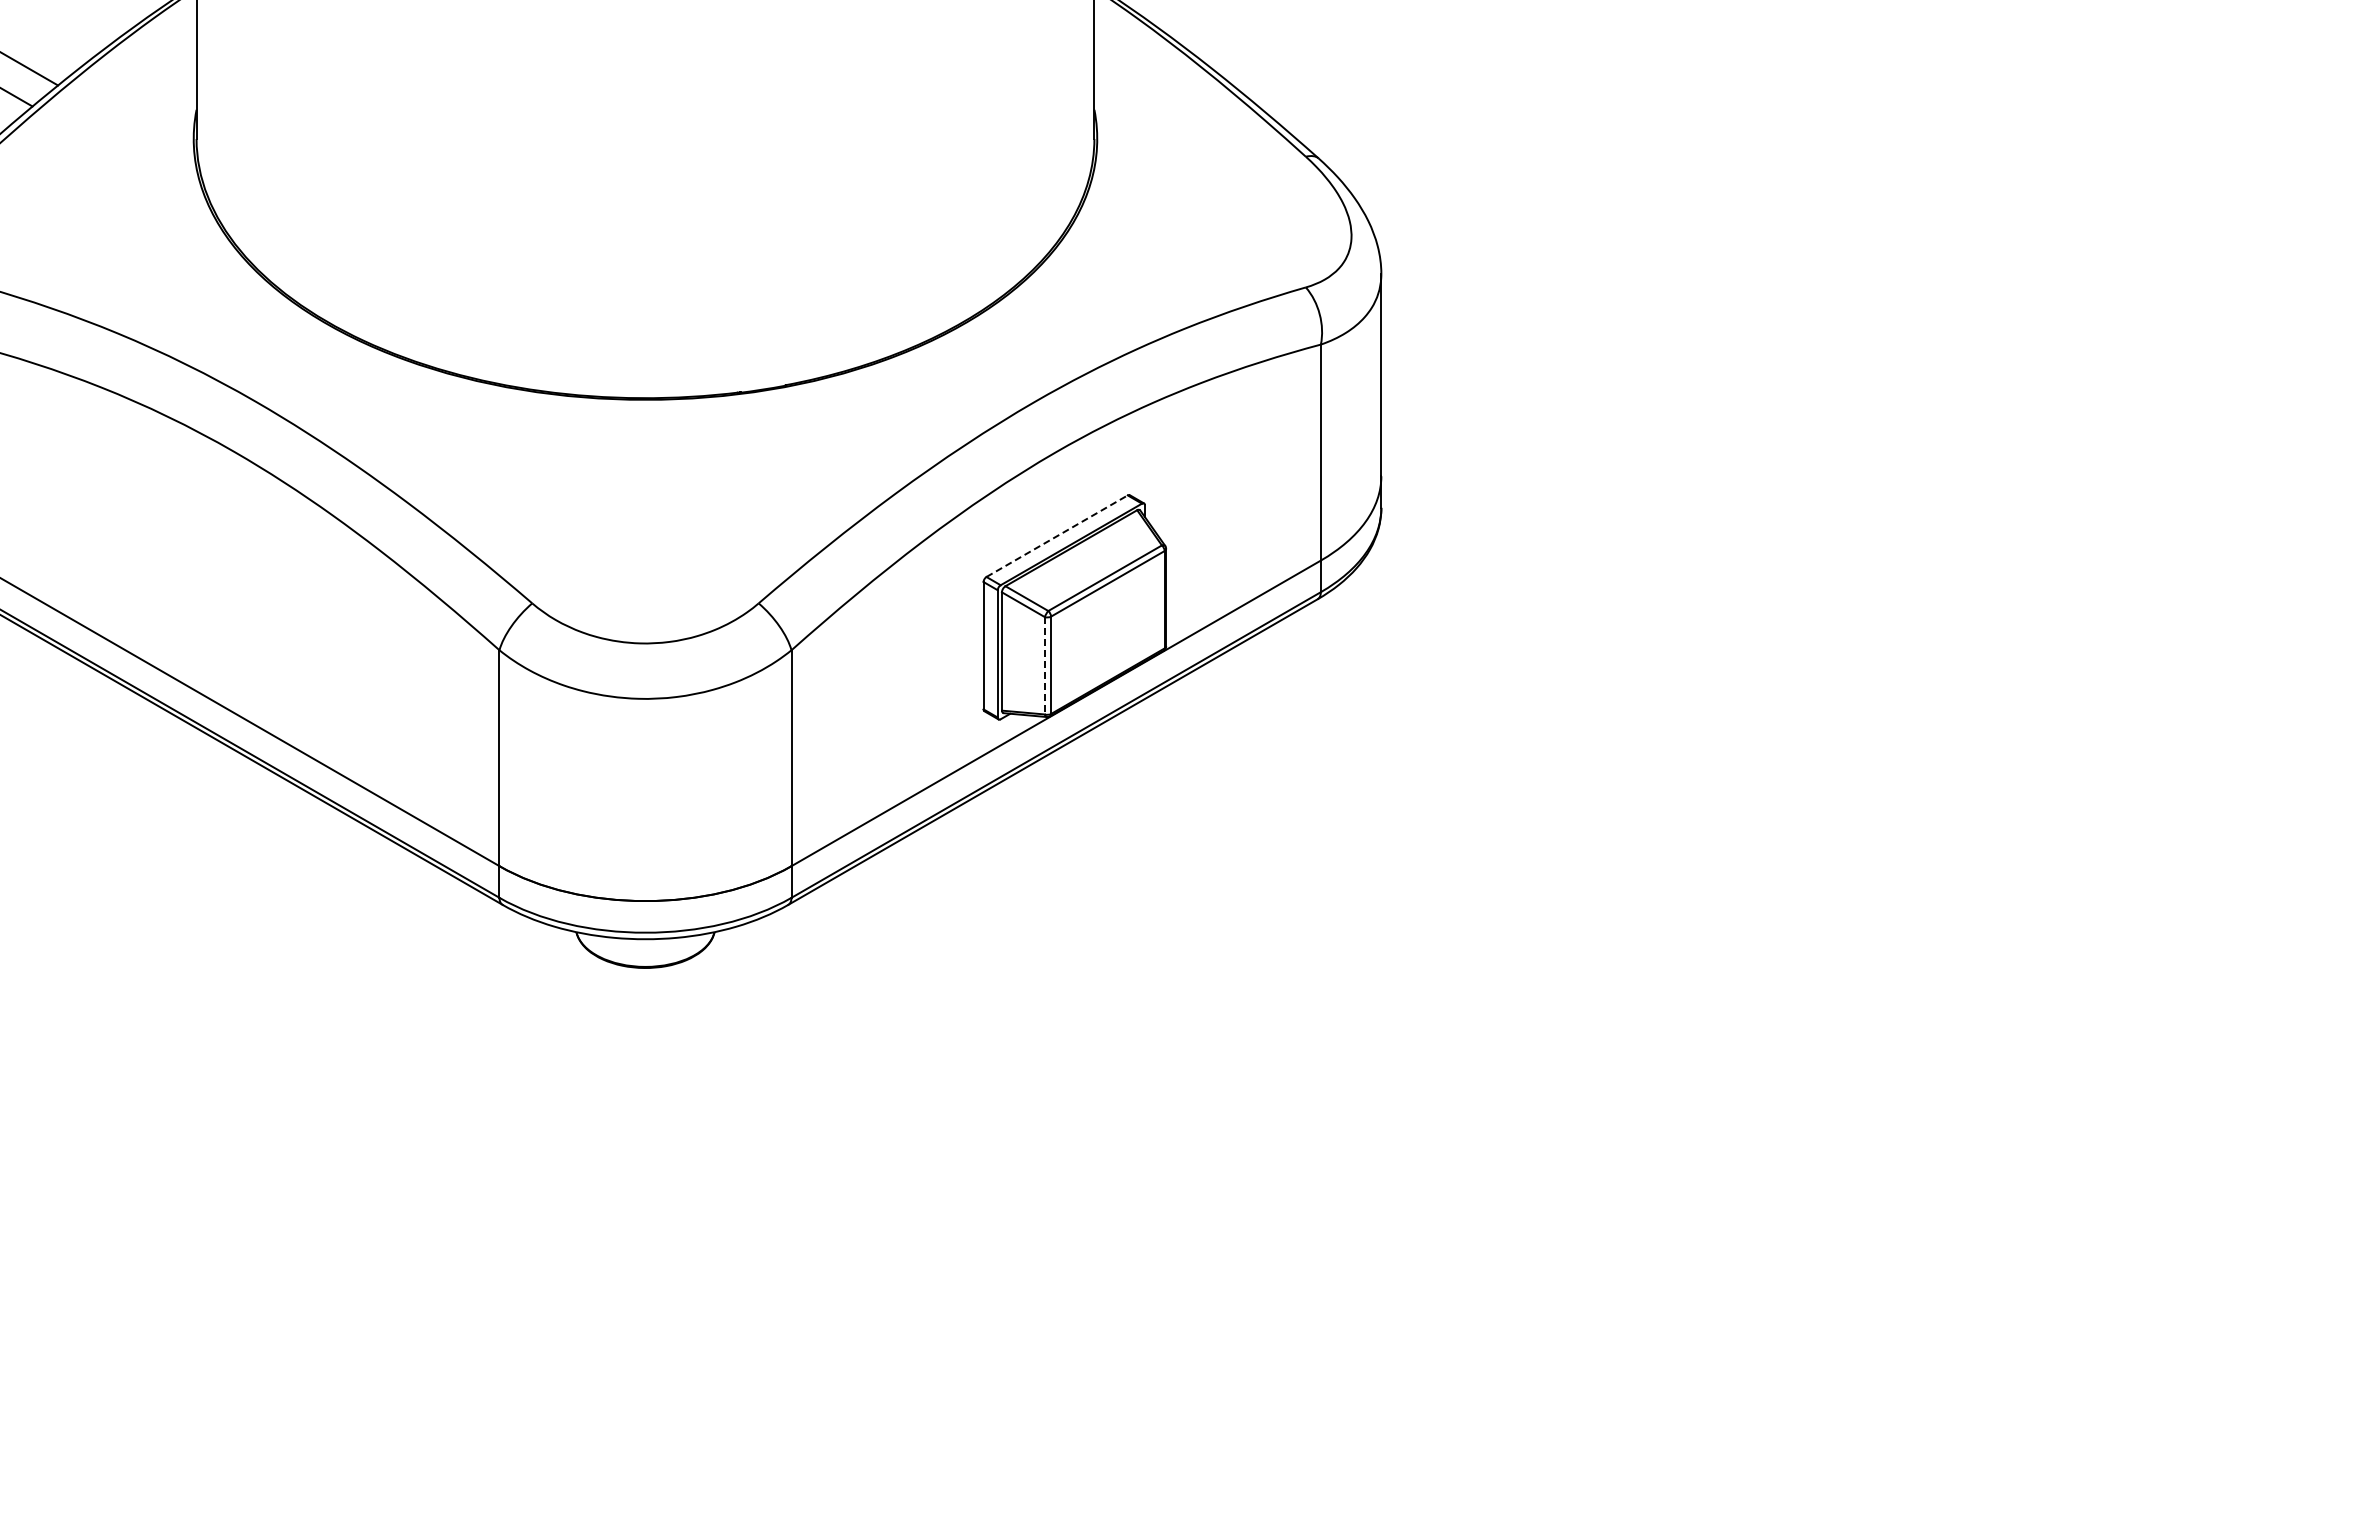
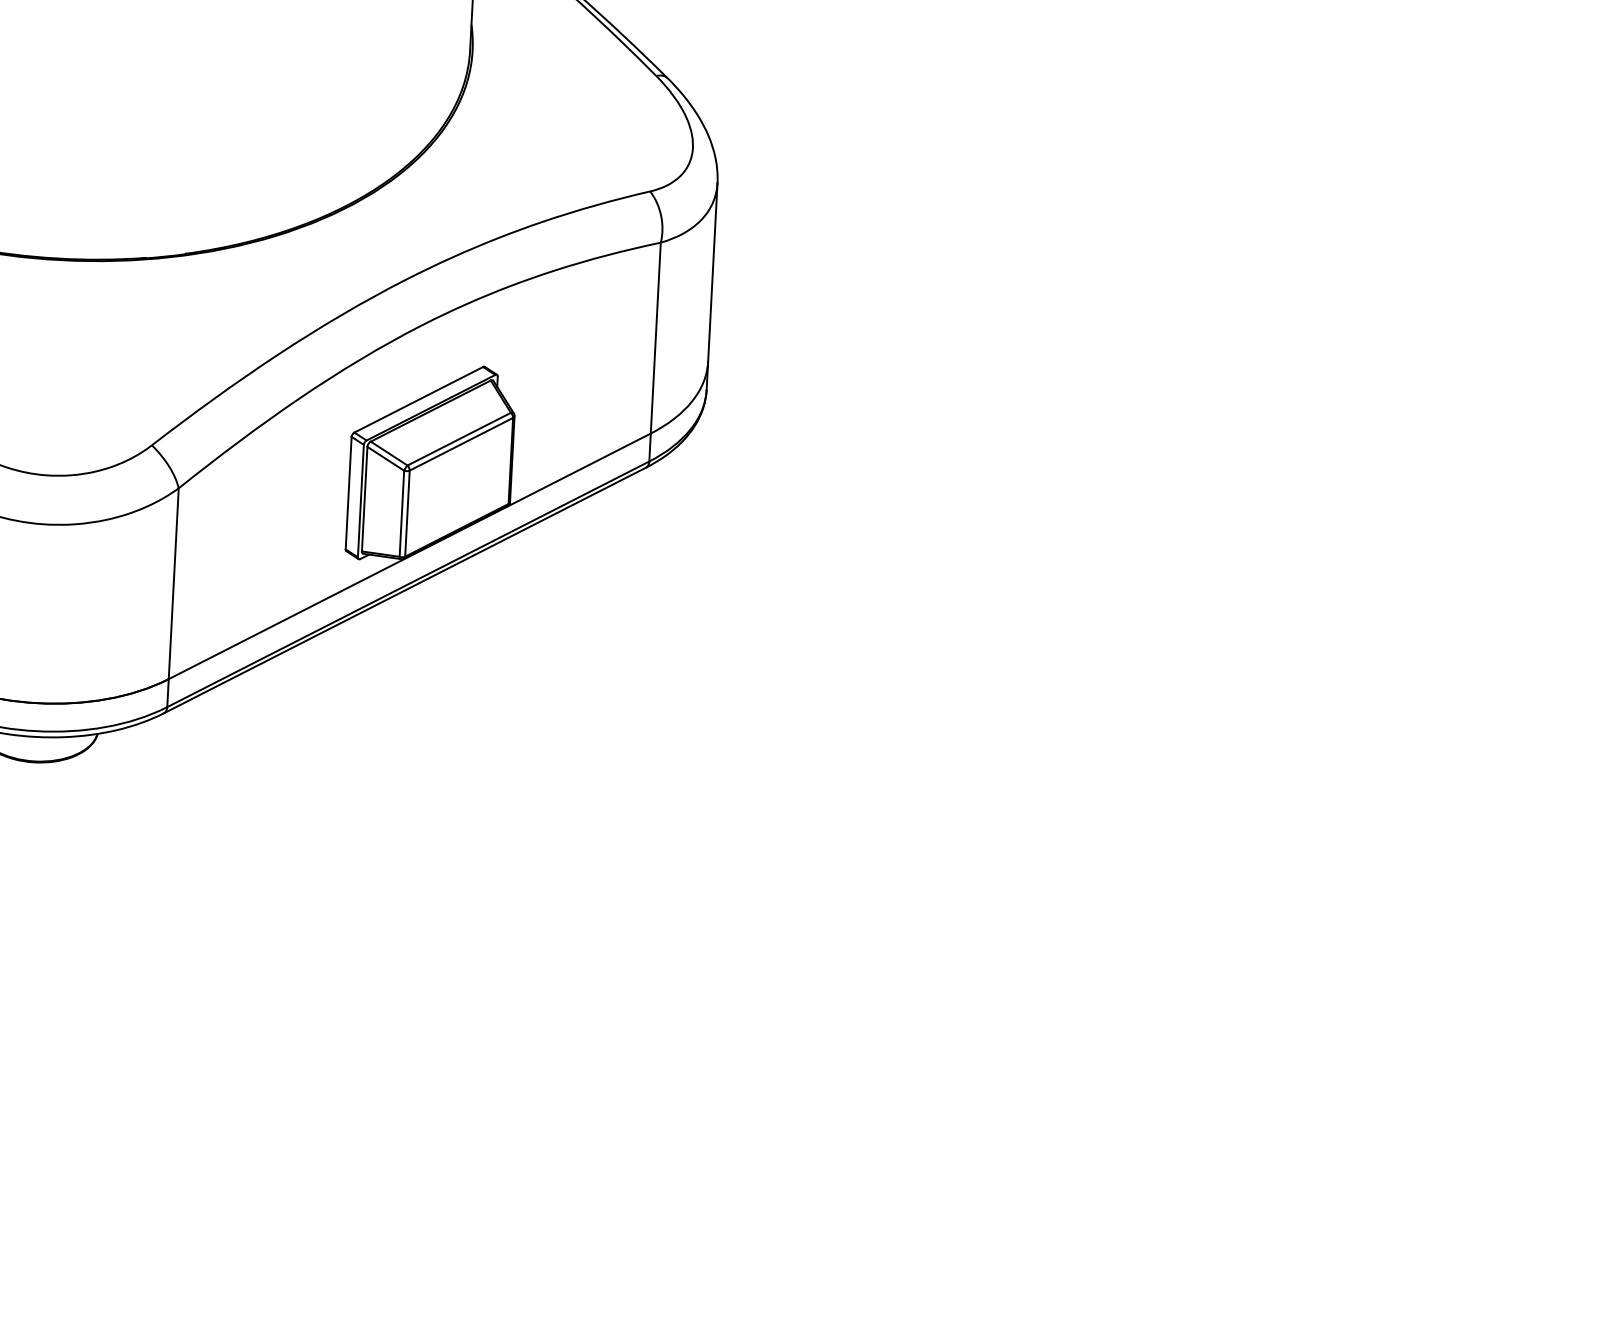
line: (1057, 536) -> (419, 400), dashed -> solid
line: (1044, 665) -> (401, 513), dashed -> solid

